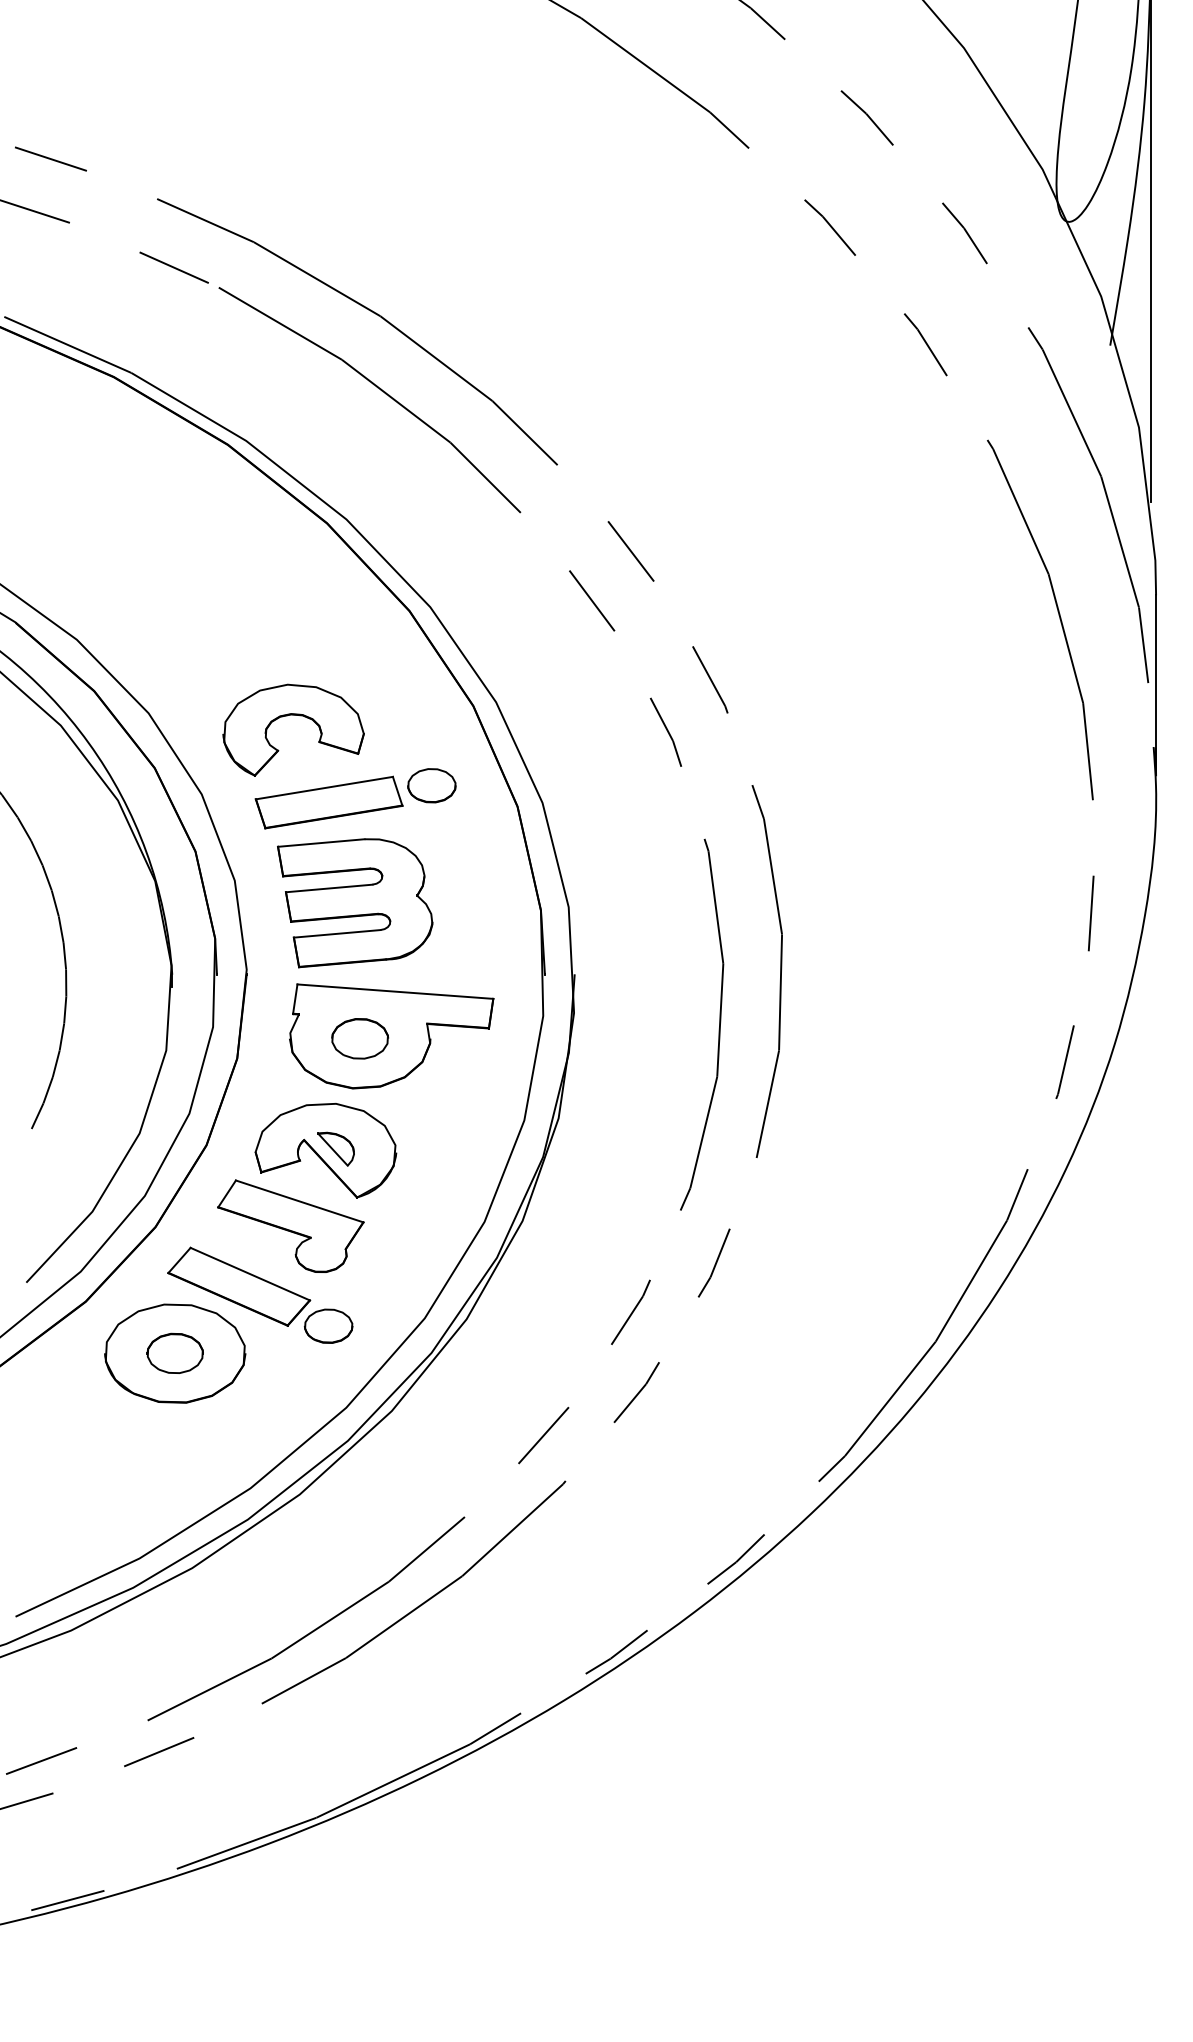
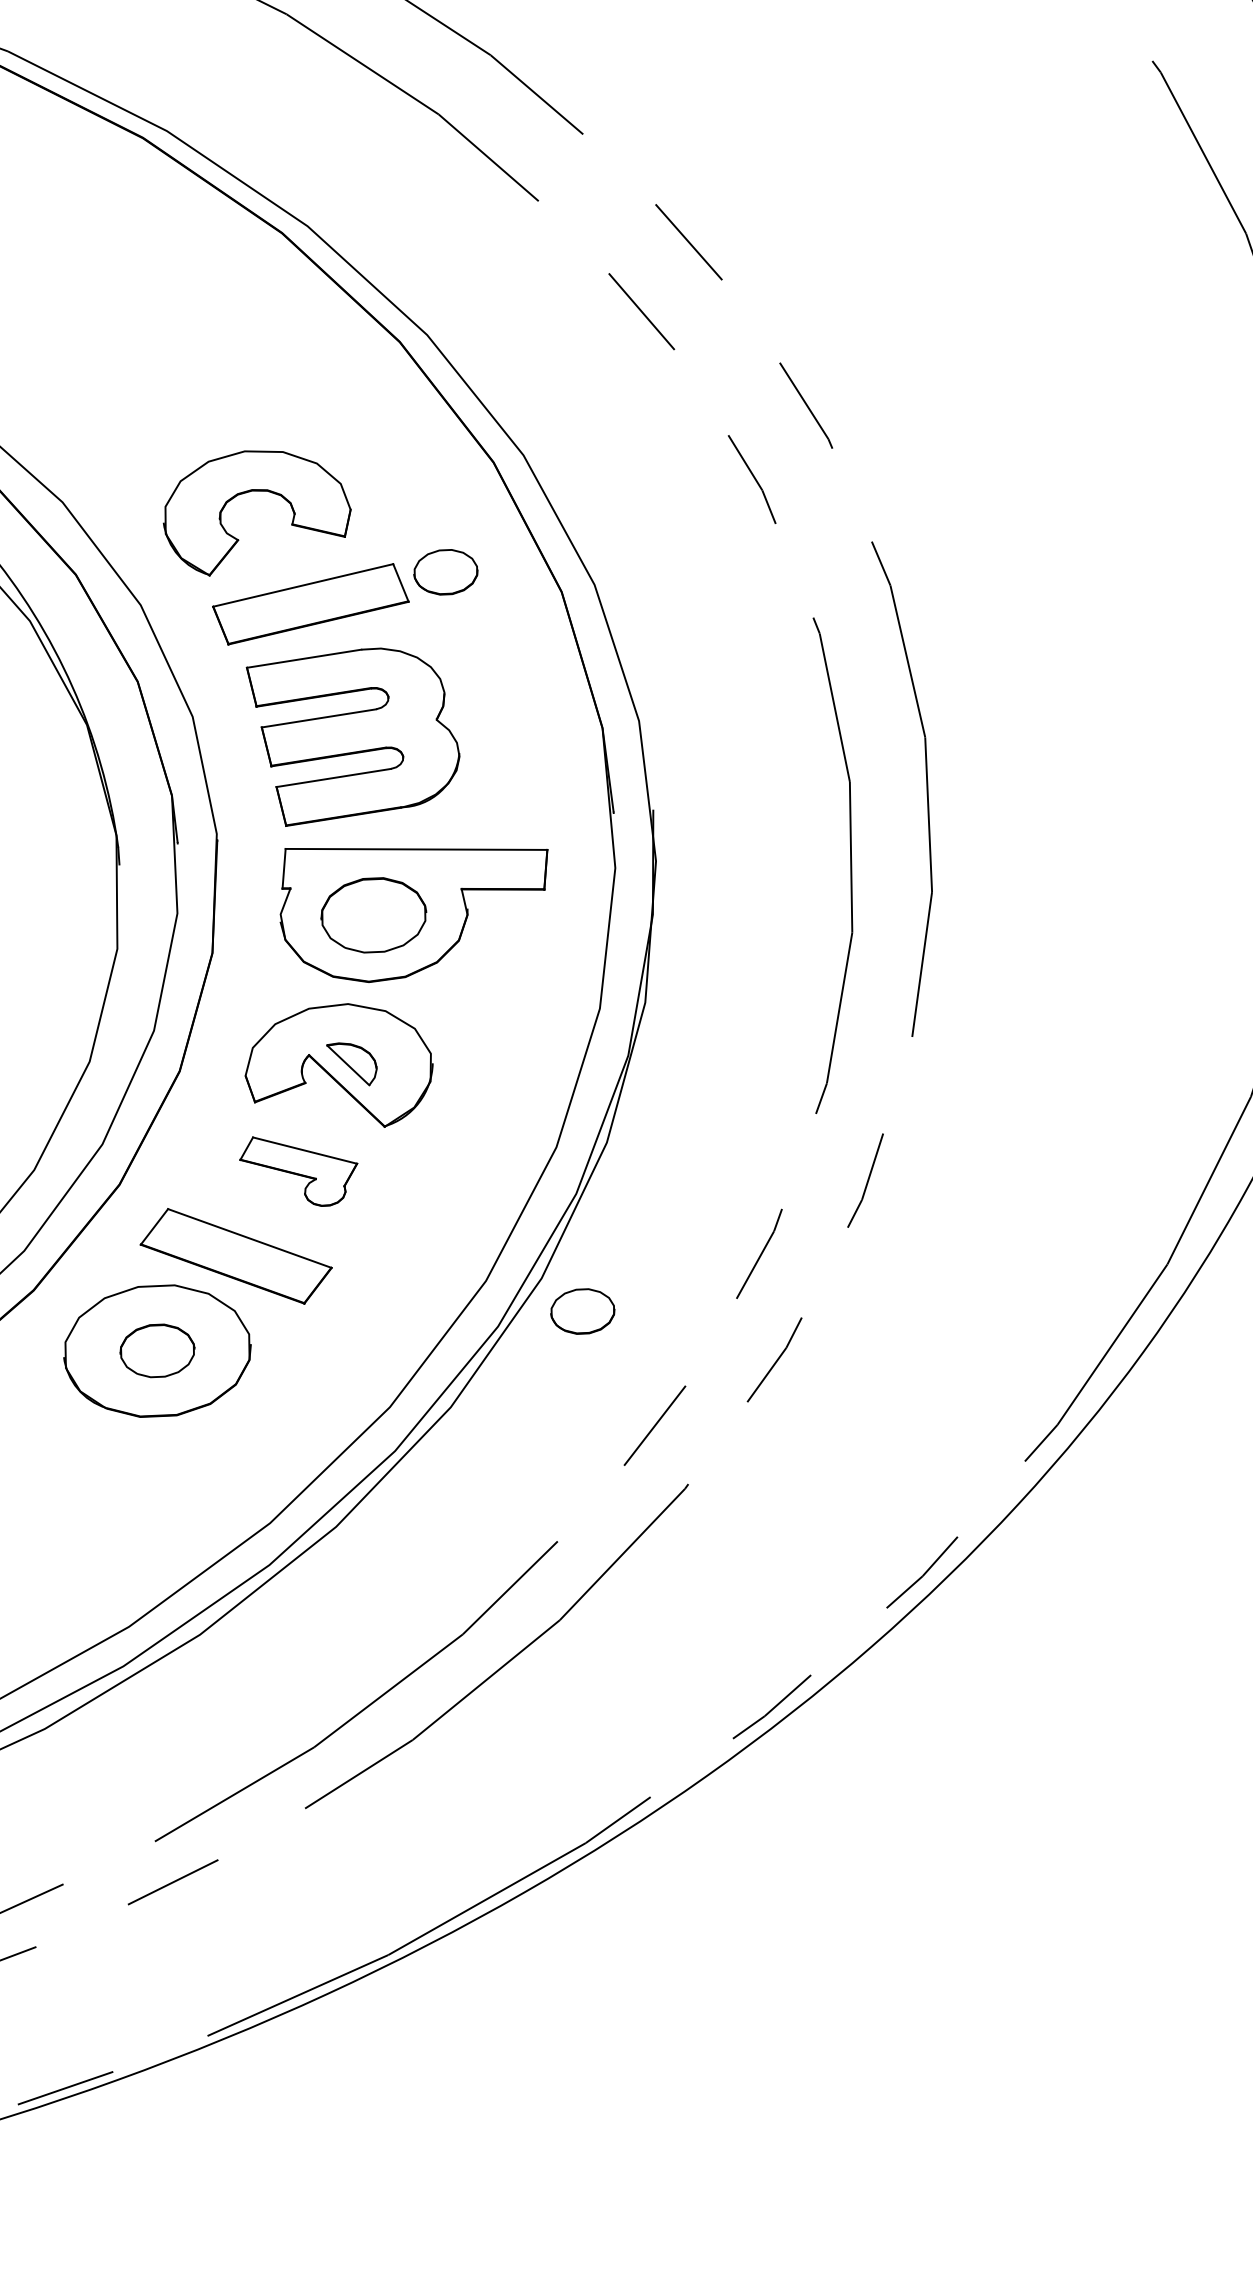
part: (360, 1038) -> (374, 914), size x1.4
part: (290, 1225) -> (298, 1170), size x0.6
part: (328, 1325) -> (582, 1310), moved

